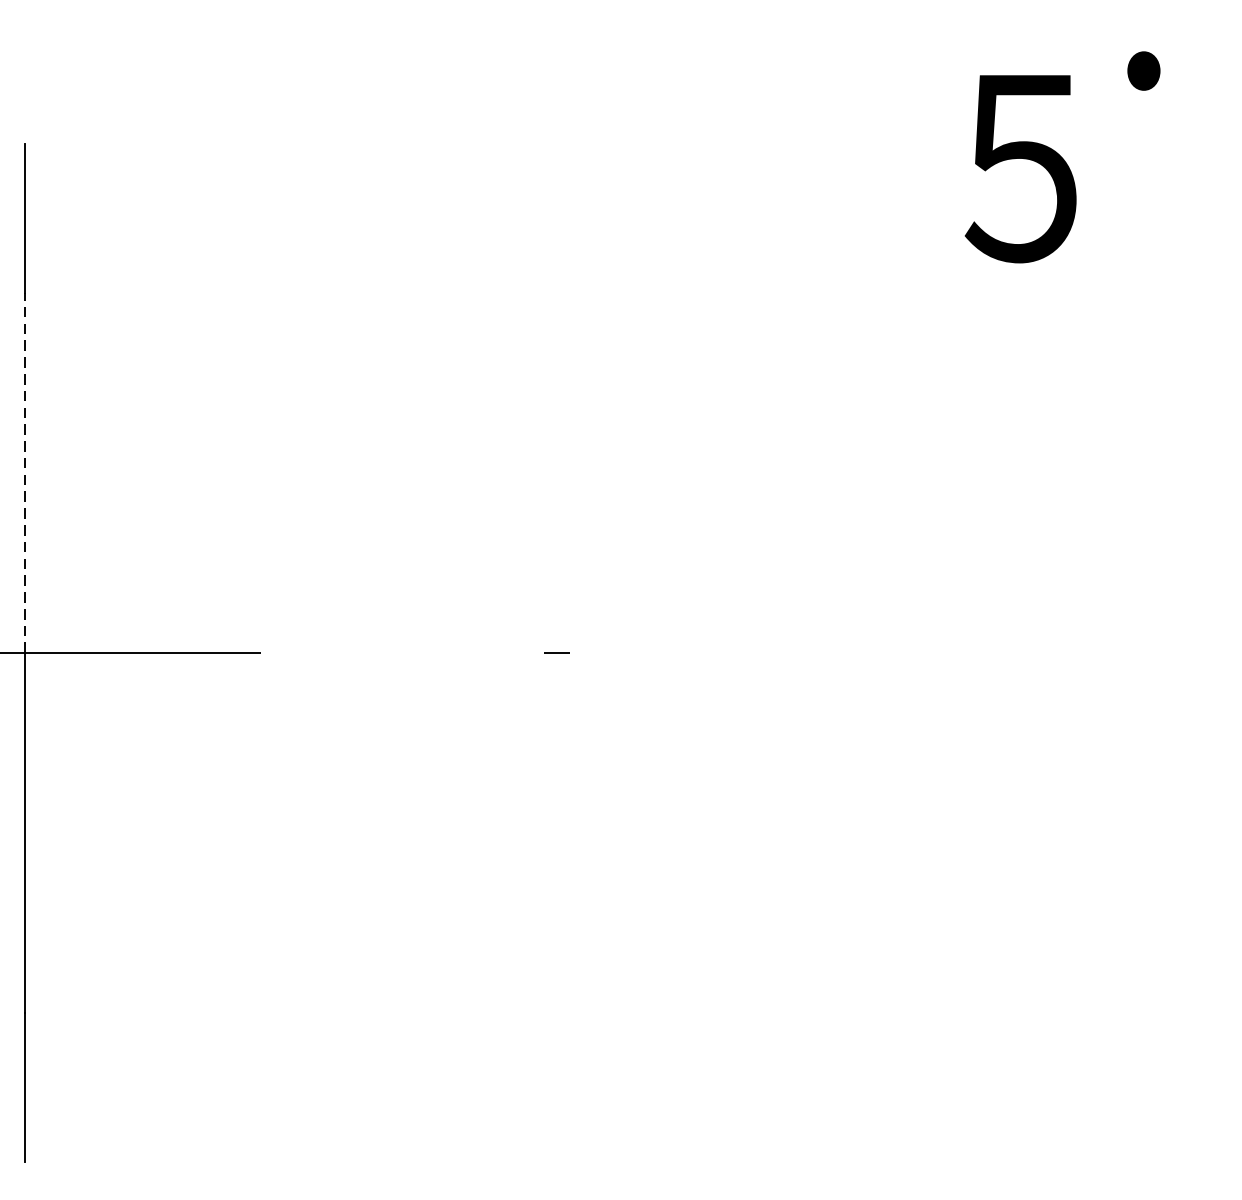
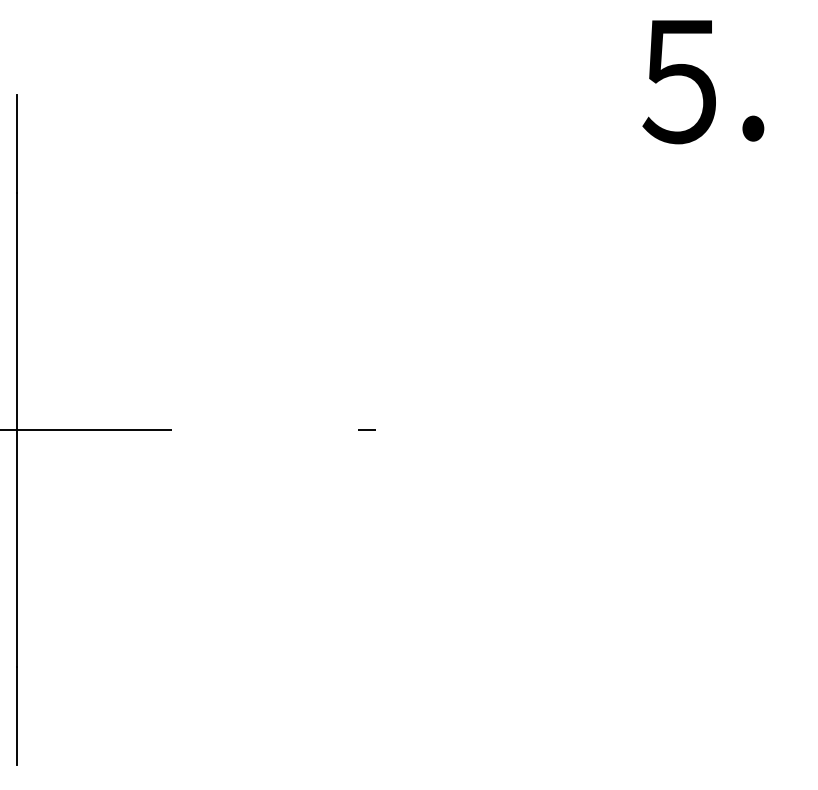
text: (1144, 70) -> (753, 128), moved
text: (1019, 169) -> (678, 82), moved
line: (24, 473) -> (16, 311), dashed -> solid

